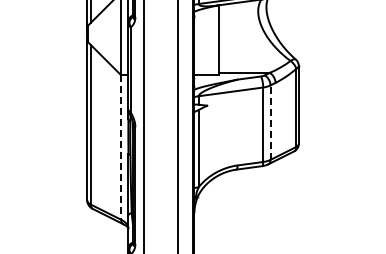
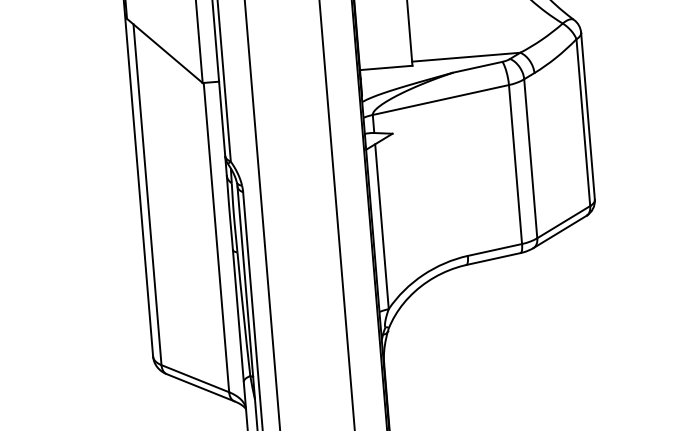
line: (270, 122) -> (530, 158), dashed -> solid
line: (121, 147) -> (217, 237), dashed -> solid

